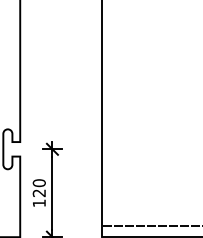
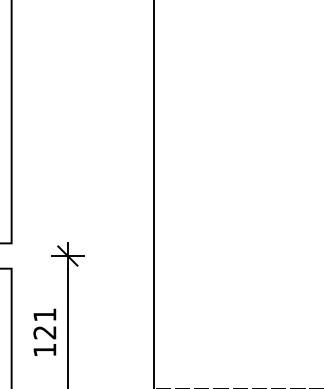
text: (38, 183) -> (43, 315), 120 -> 121

